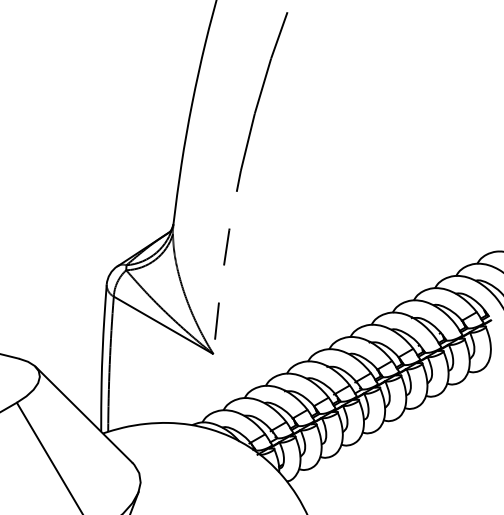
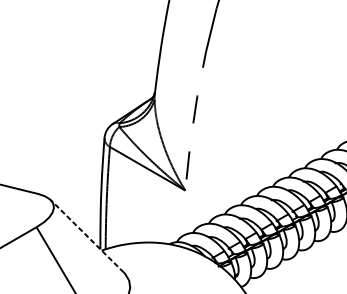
line: (83, 414) -> (86, 236), solid -> dashed

